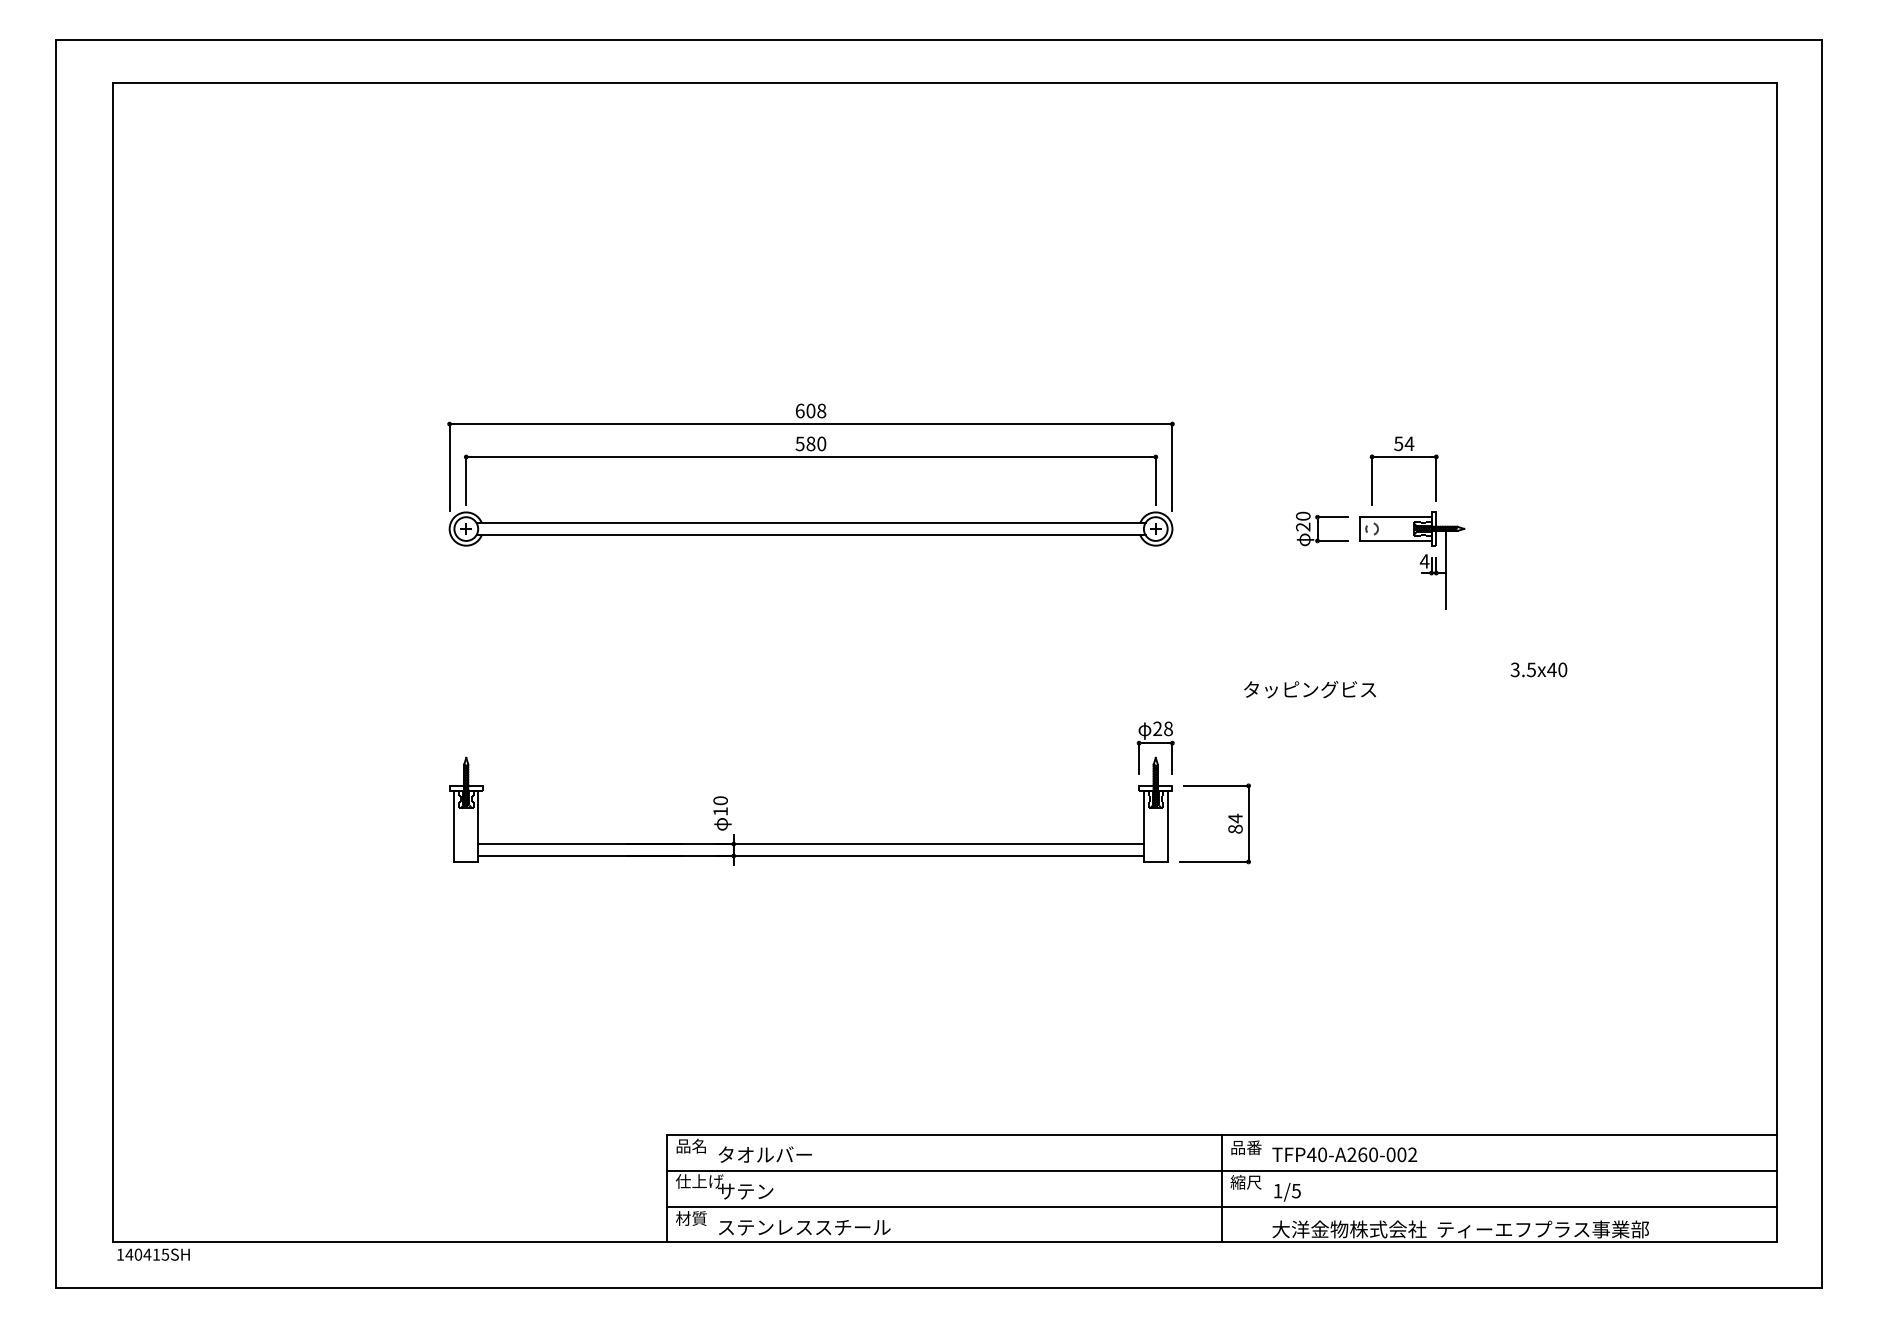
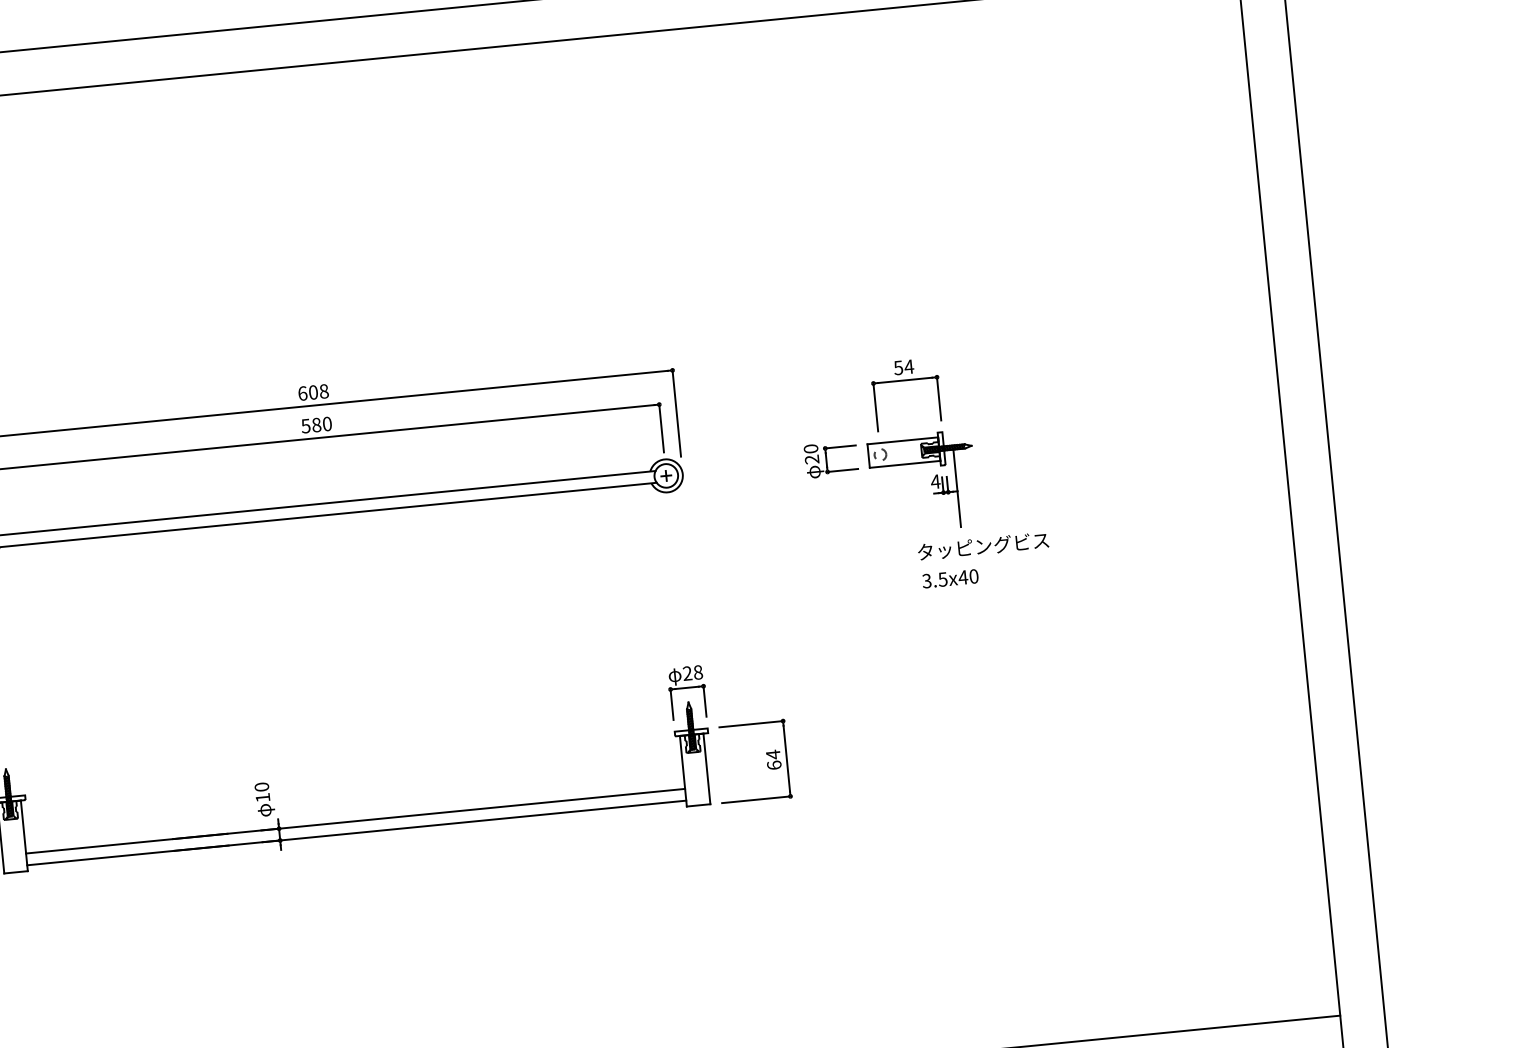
text: (1538, 669) -> (949, 578), moved
text: (1309, 689) -> (982, 546), moved
text: (1235, 828) -> (774, 764), 84 -> 64

